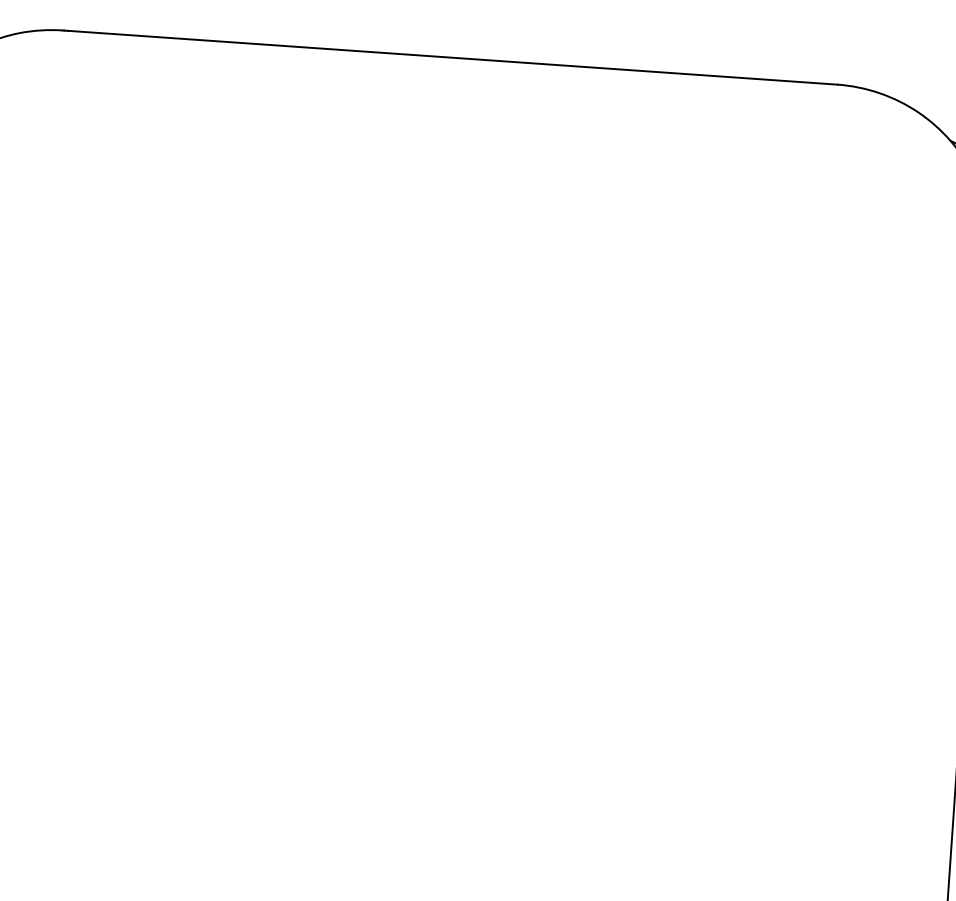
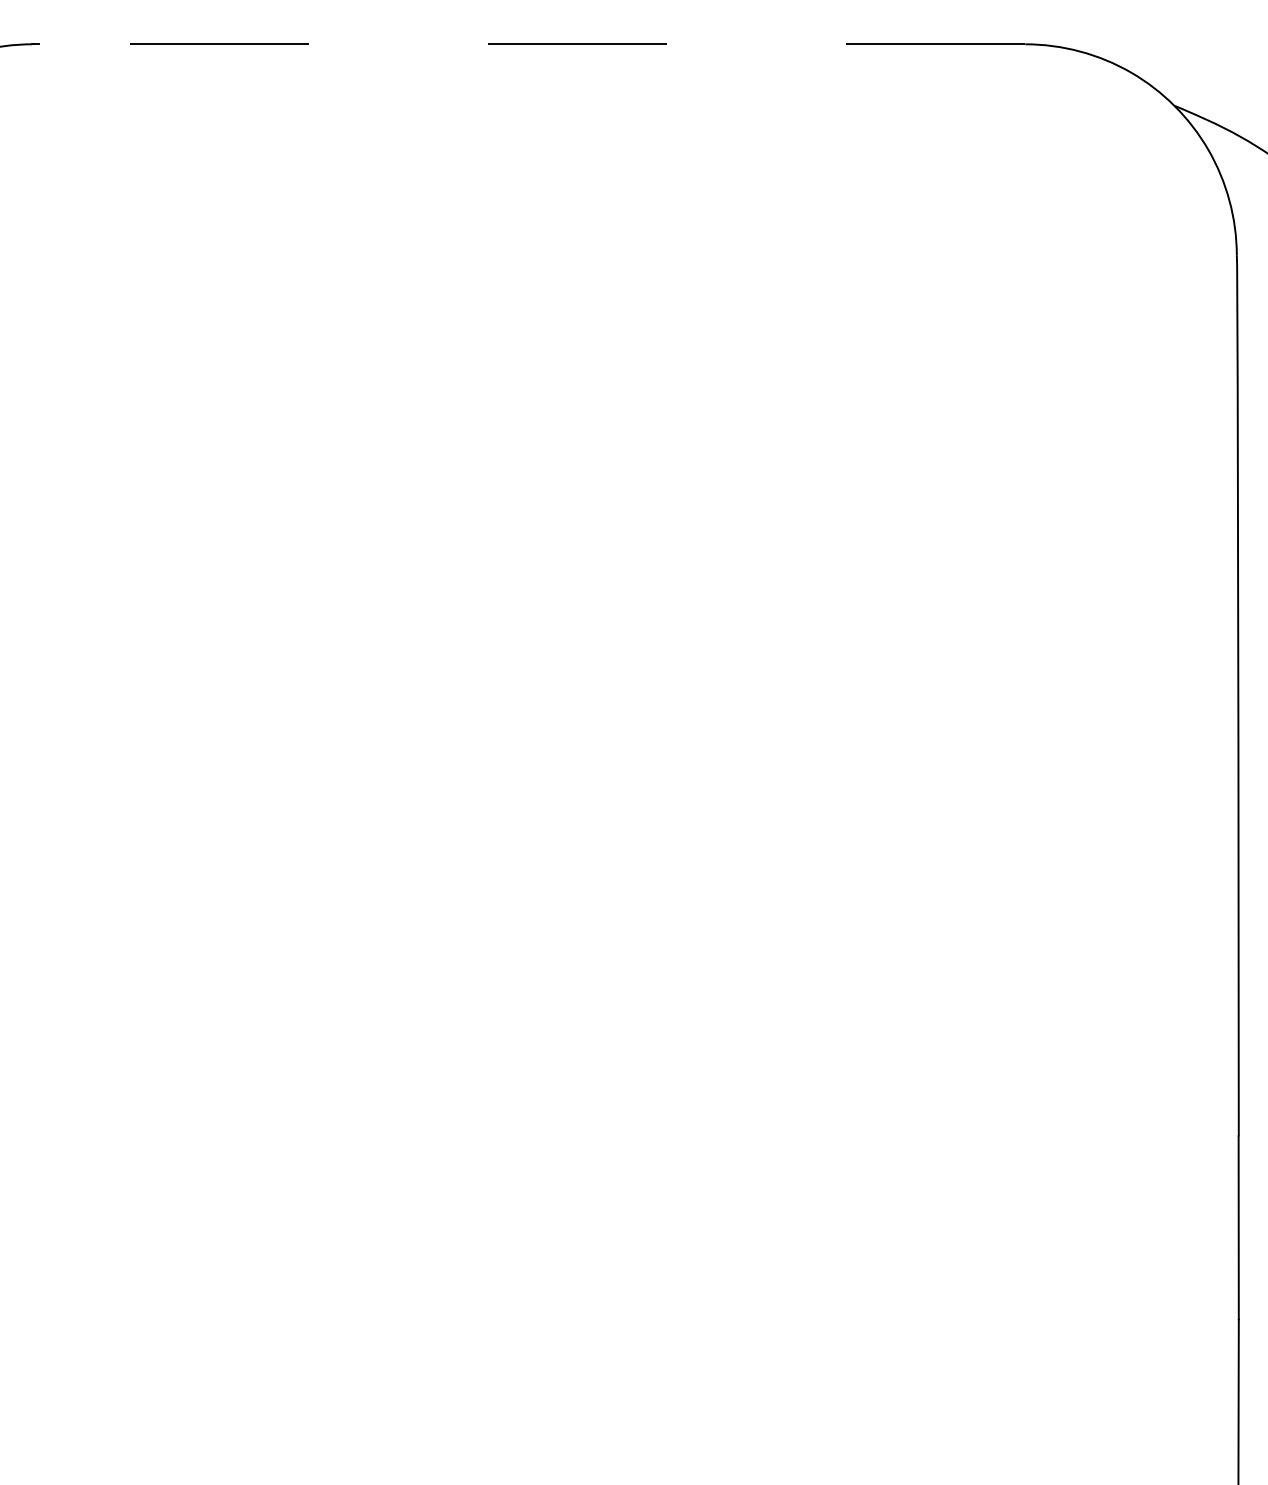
line: (452, 57) -> (531, 44), solid -> dashed

